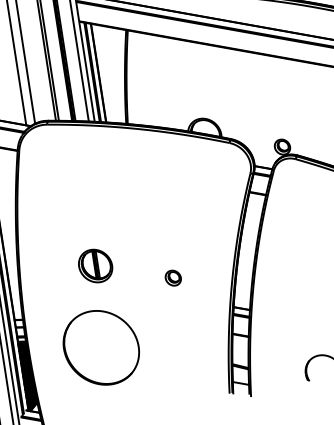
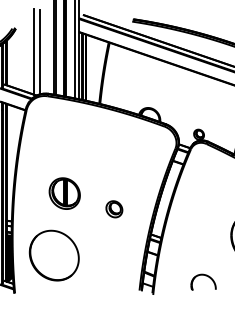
part: (95, 265) -> (64, 193), size x1.4
part: (173, 278) -> (114, 209), size x1.6
part: (100, 347) -> (53, 255), moved

